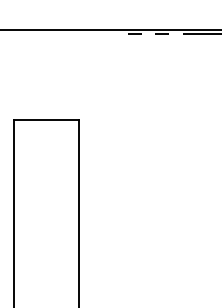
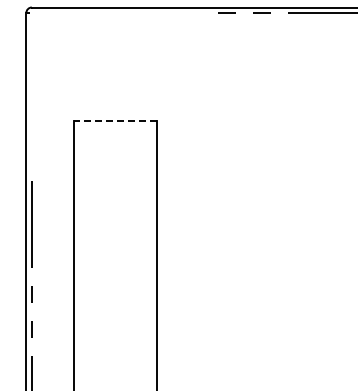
line: (46, 120) -> (115, 121), solid -> dashed

